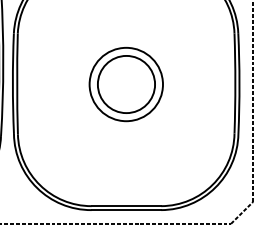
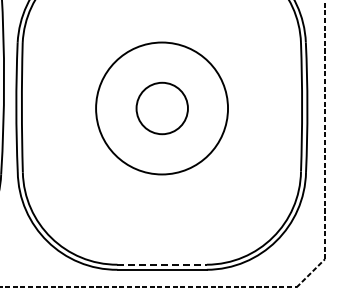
circle: (125, 84) -> (161, 108), size x0.7
circle: (125, 84) -> (161, 108), size x1.4
line: (126, 205) -> (162, 264), solid -> dashed

